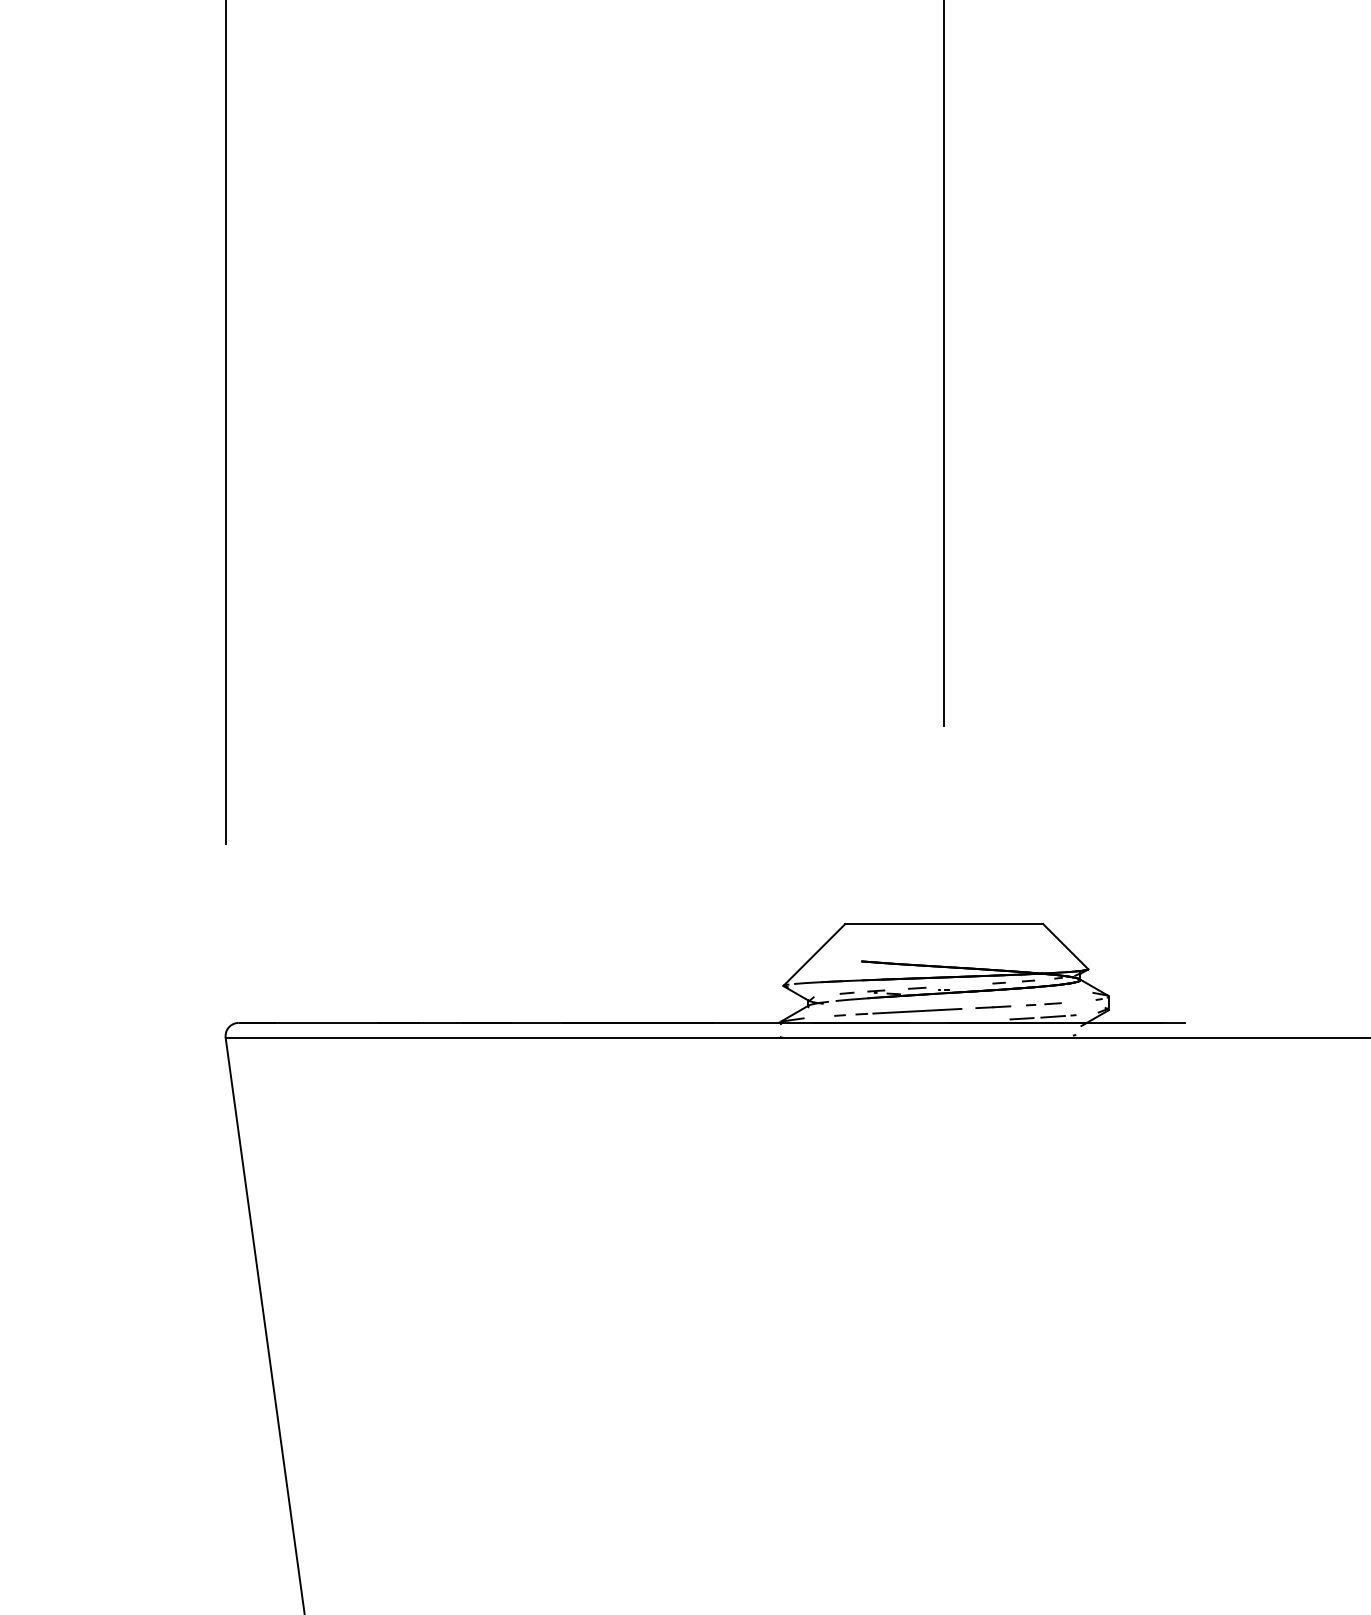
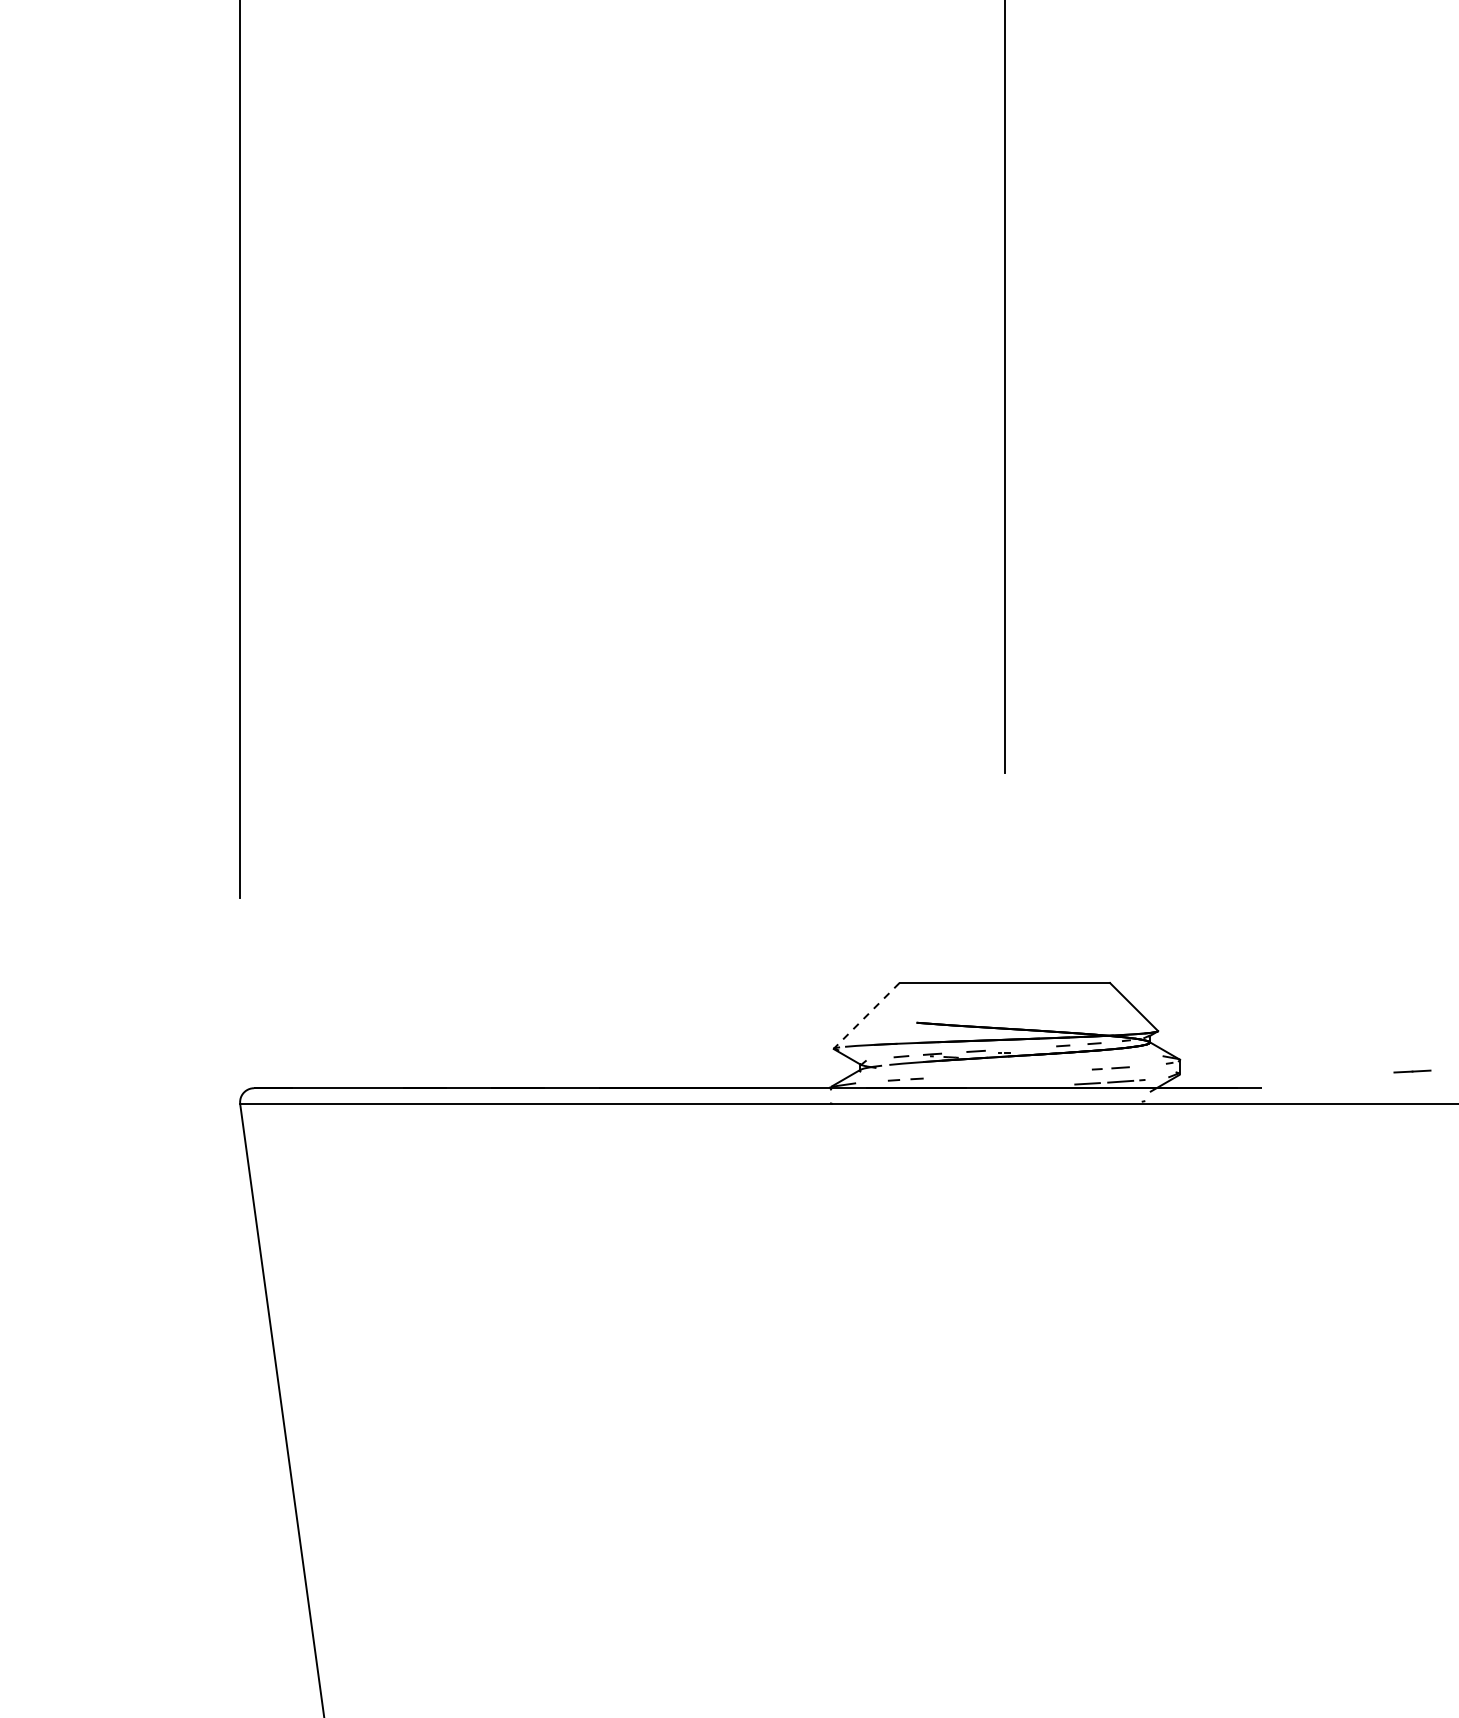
line: (814, 954) -> (866, 1015), solid -> dashed
line: (993, 1006) -> (1412, 1070), moved
line: (917, 1010) -> (976, 1075), removed

